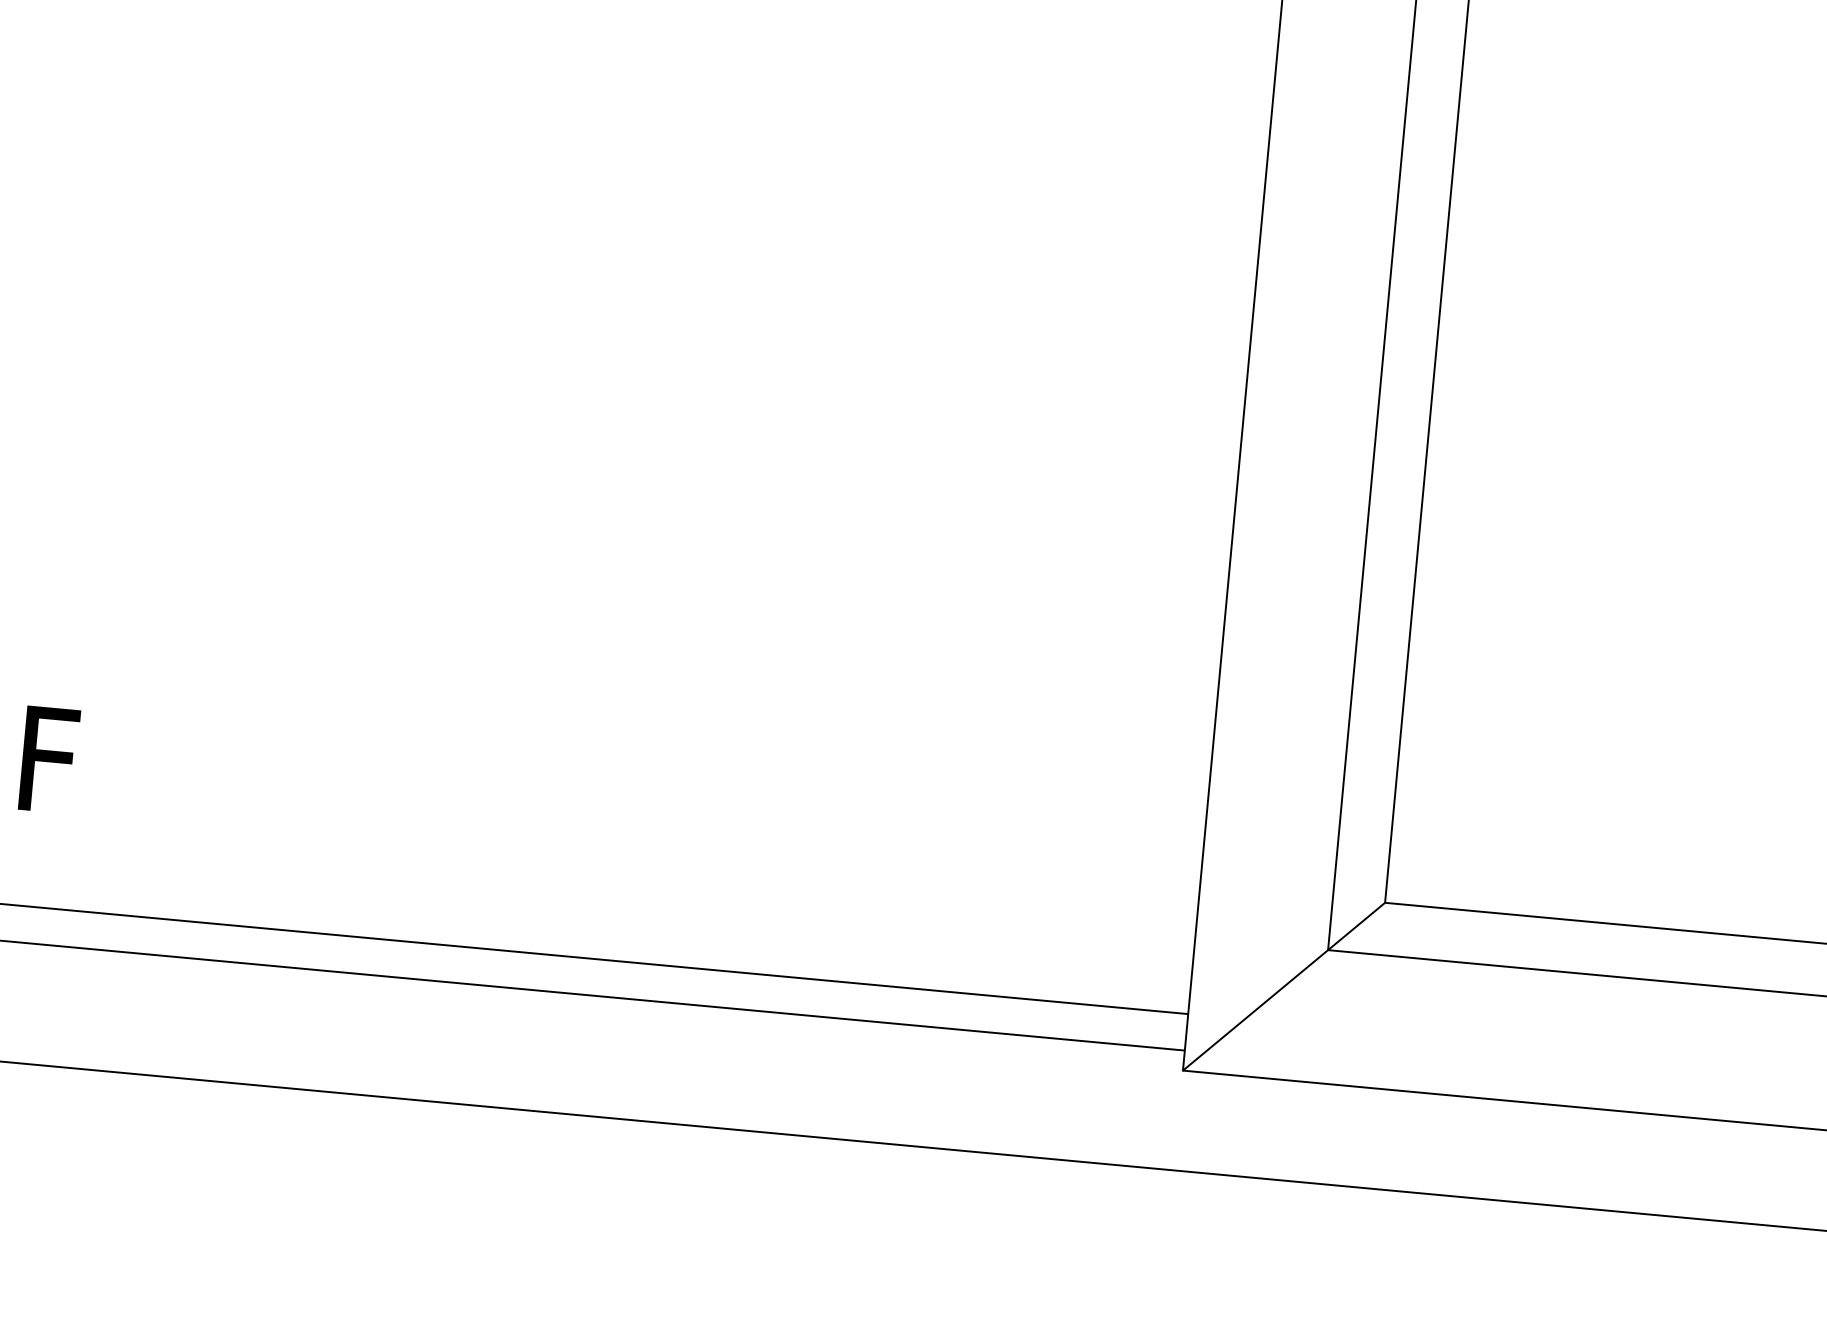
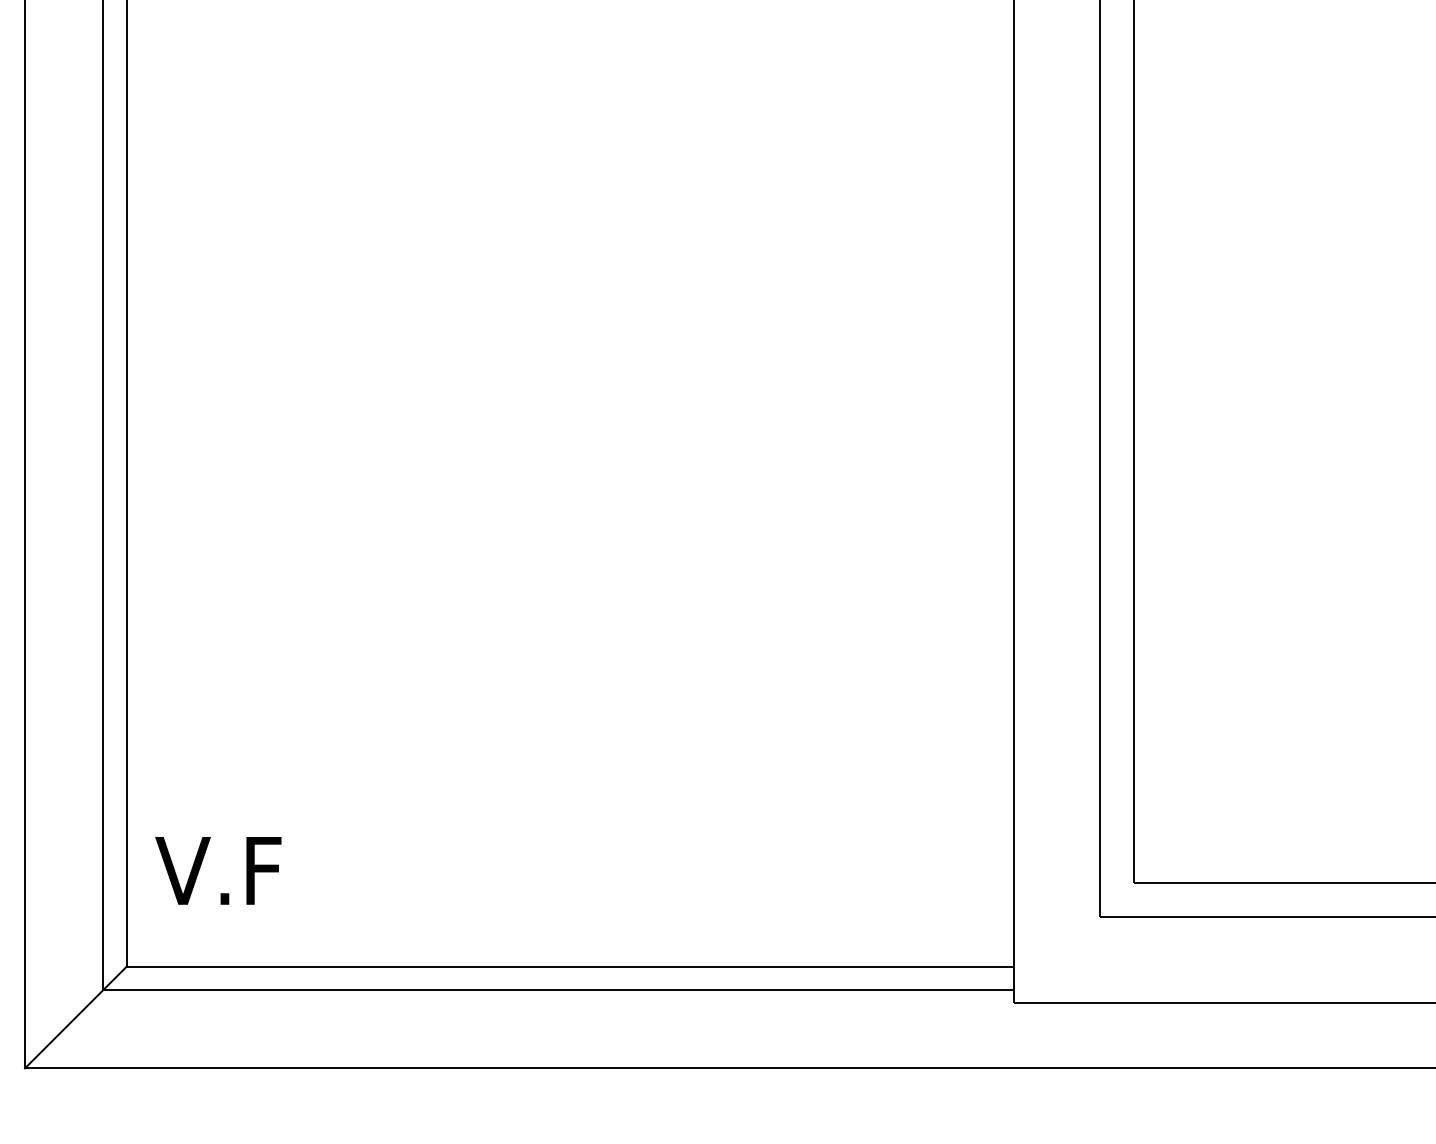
line: (1283, 987) -> (1073, 943), removed

